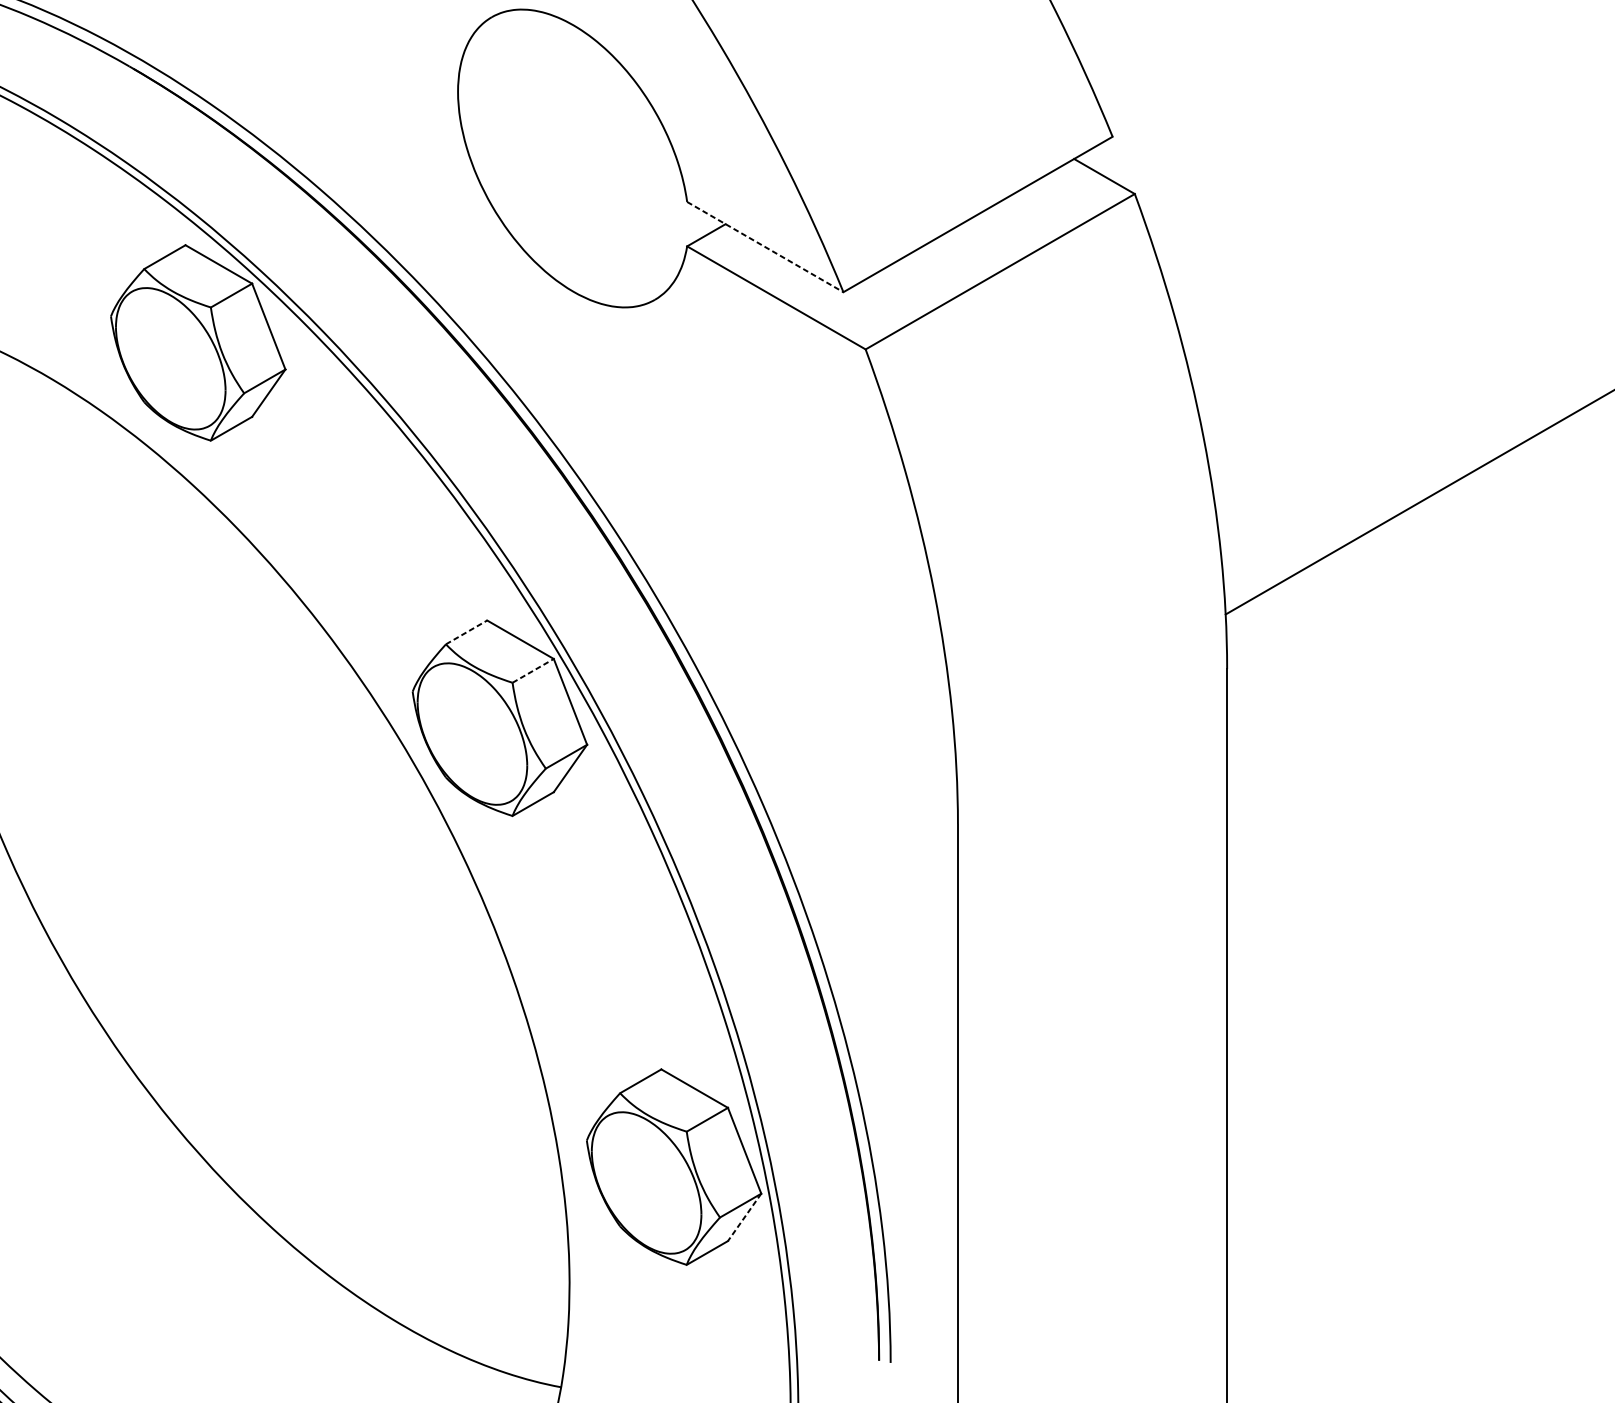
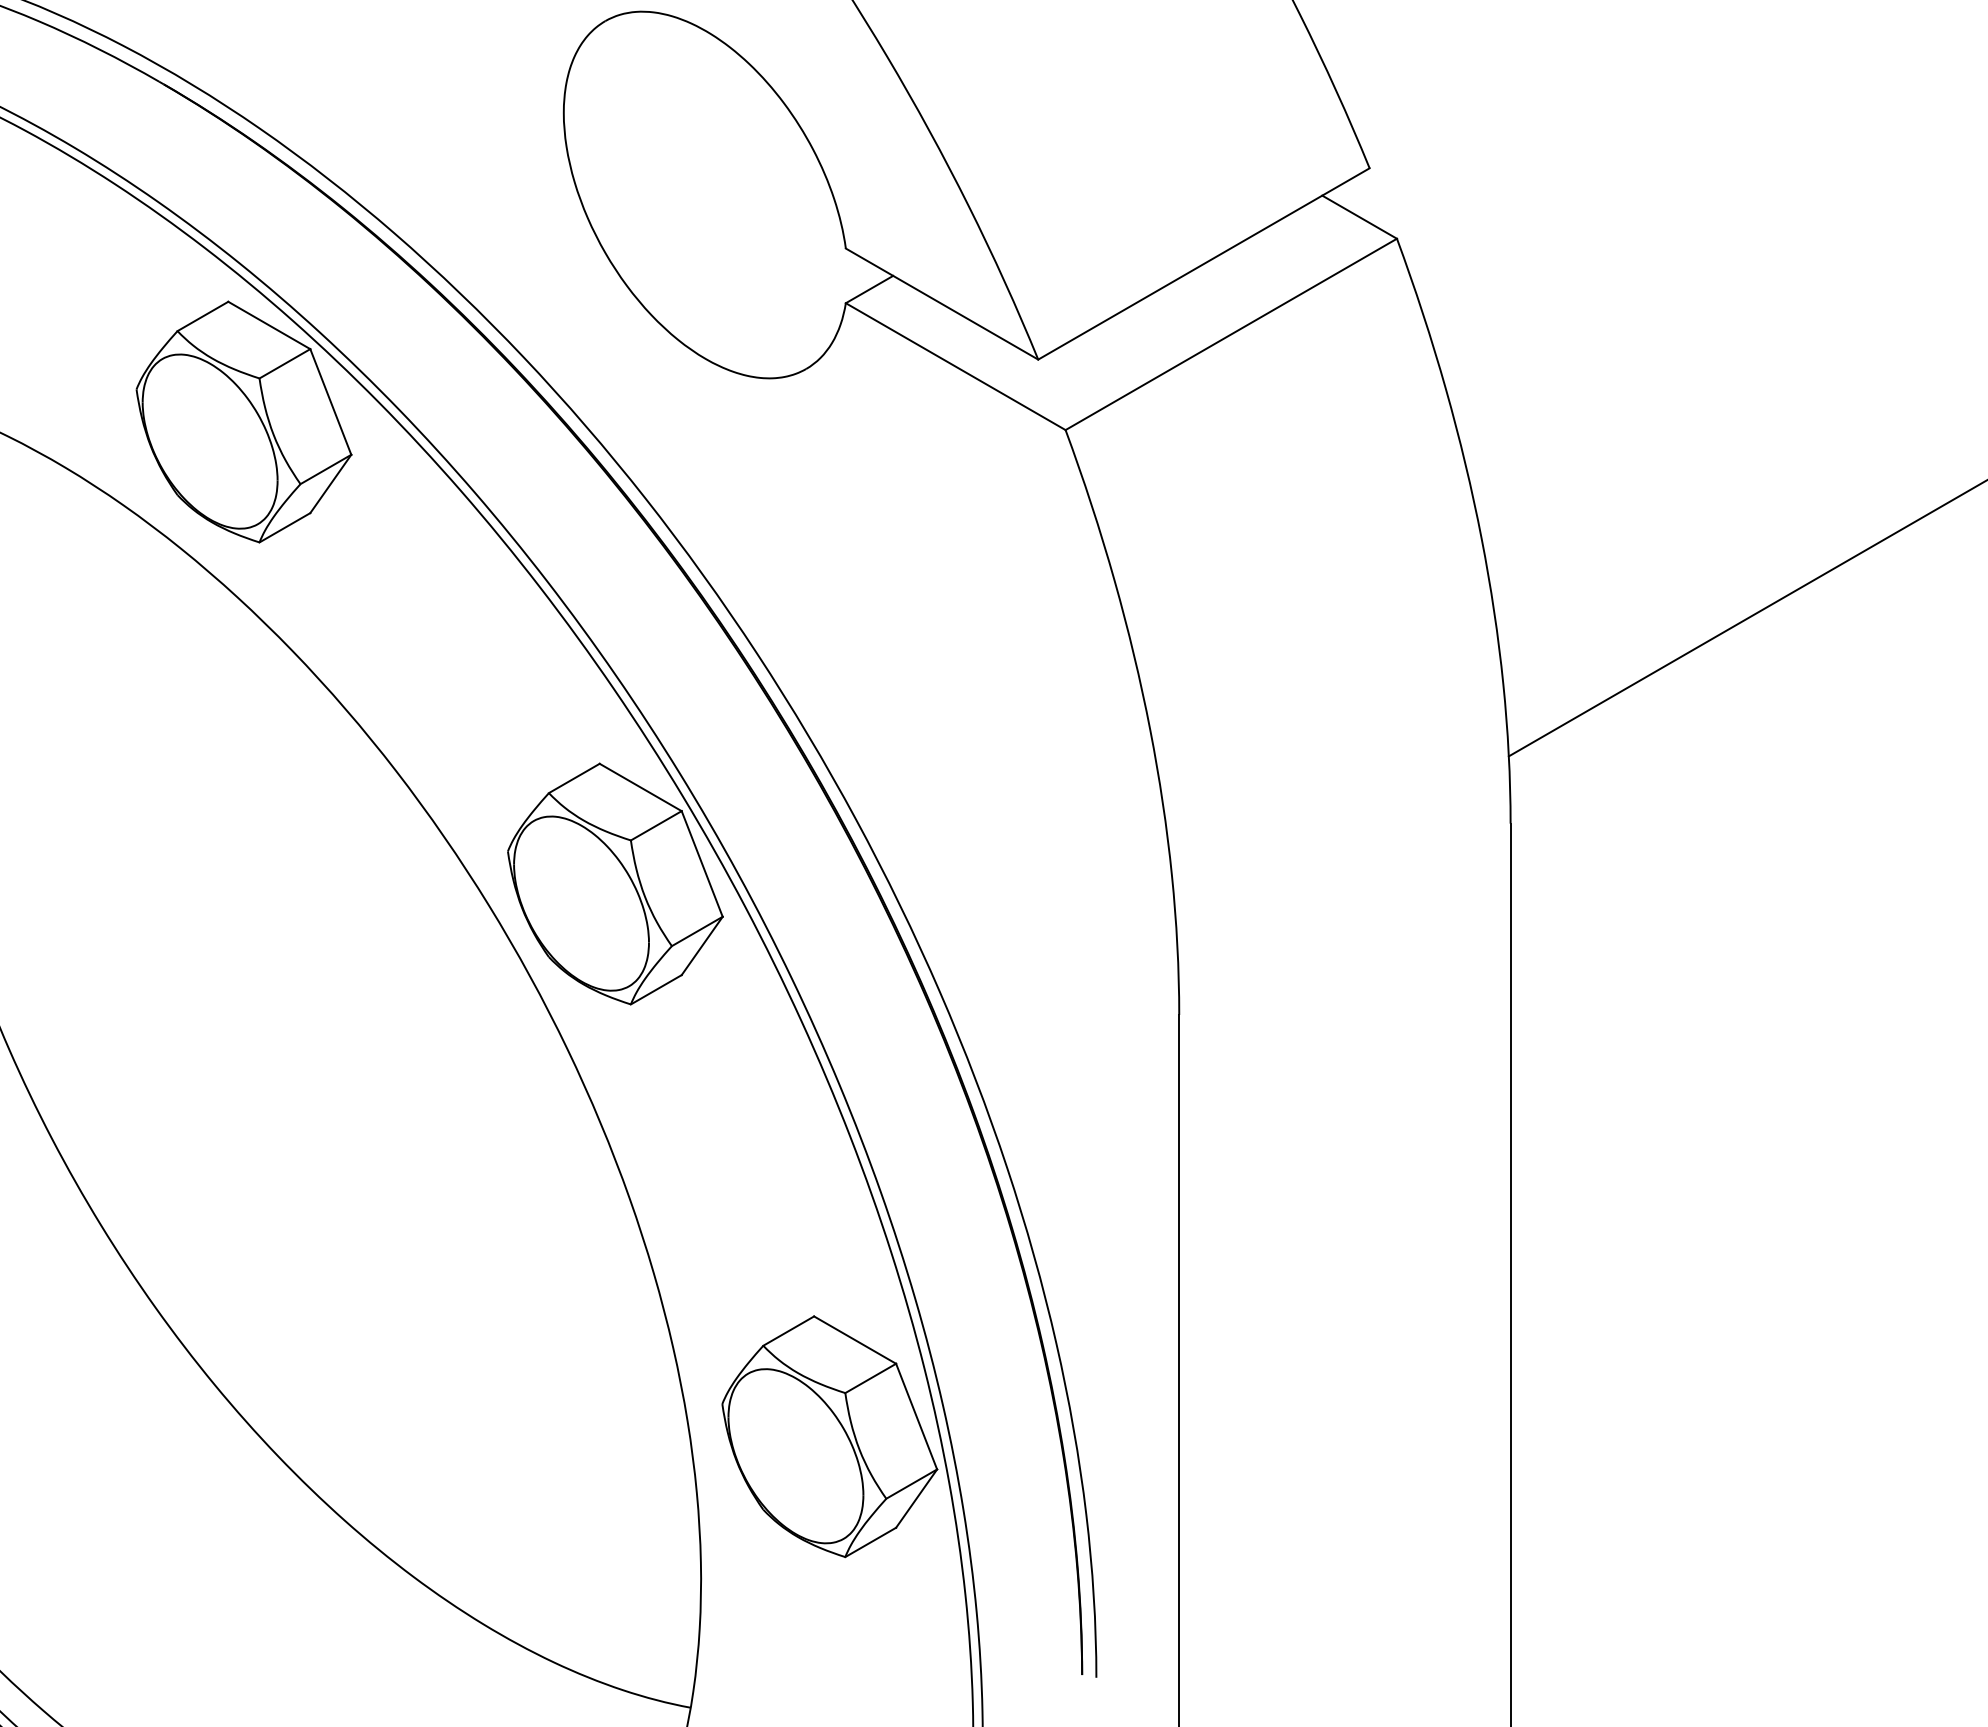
line: (765, 247) -> (942, 304), dashed -> solid
line: (466, 632) -> (574, 778), dashed -> solid
line: (533, 670) -> (656, 825), dashed -> solid
line: (744, 1217) -> (916, 1498), dashed -> solid

